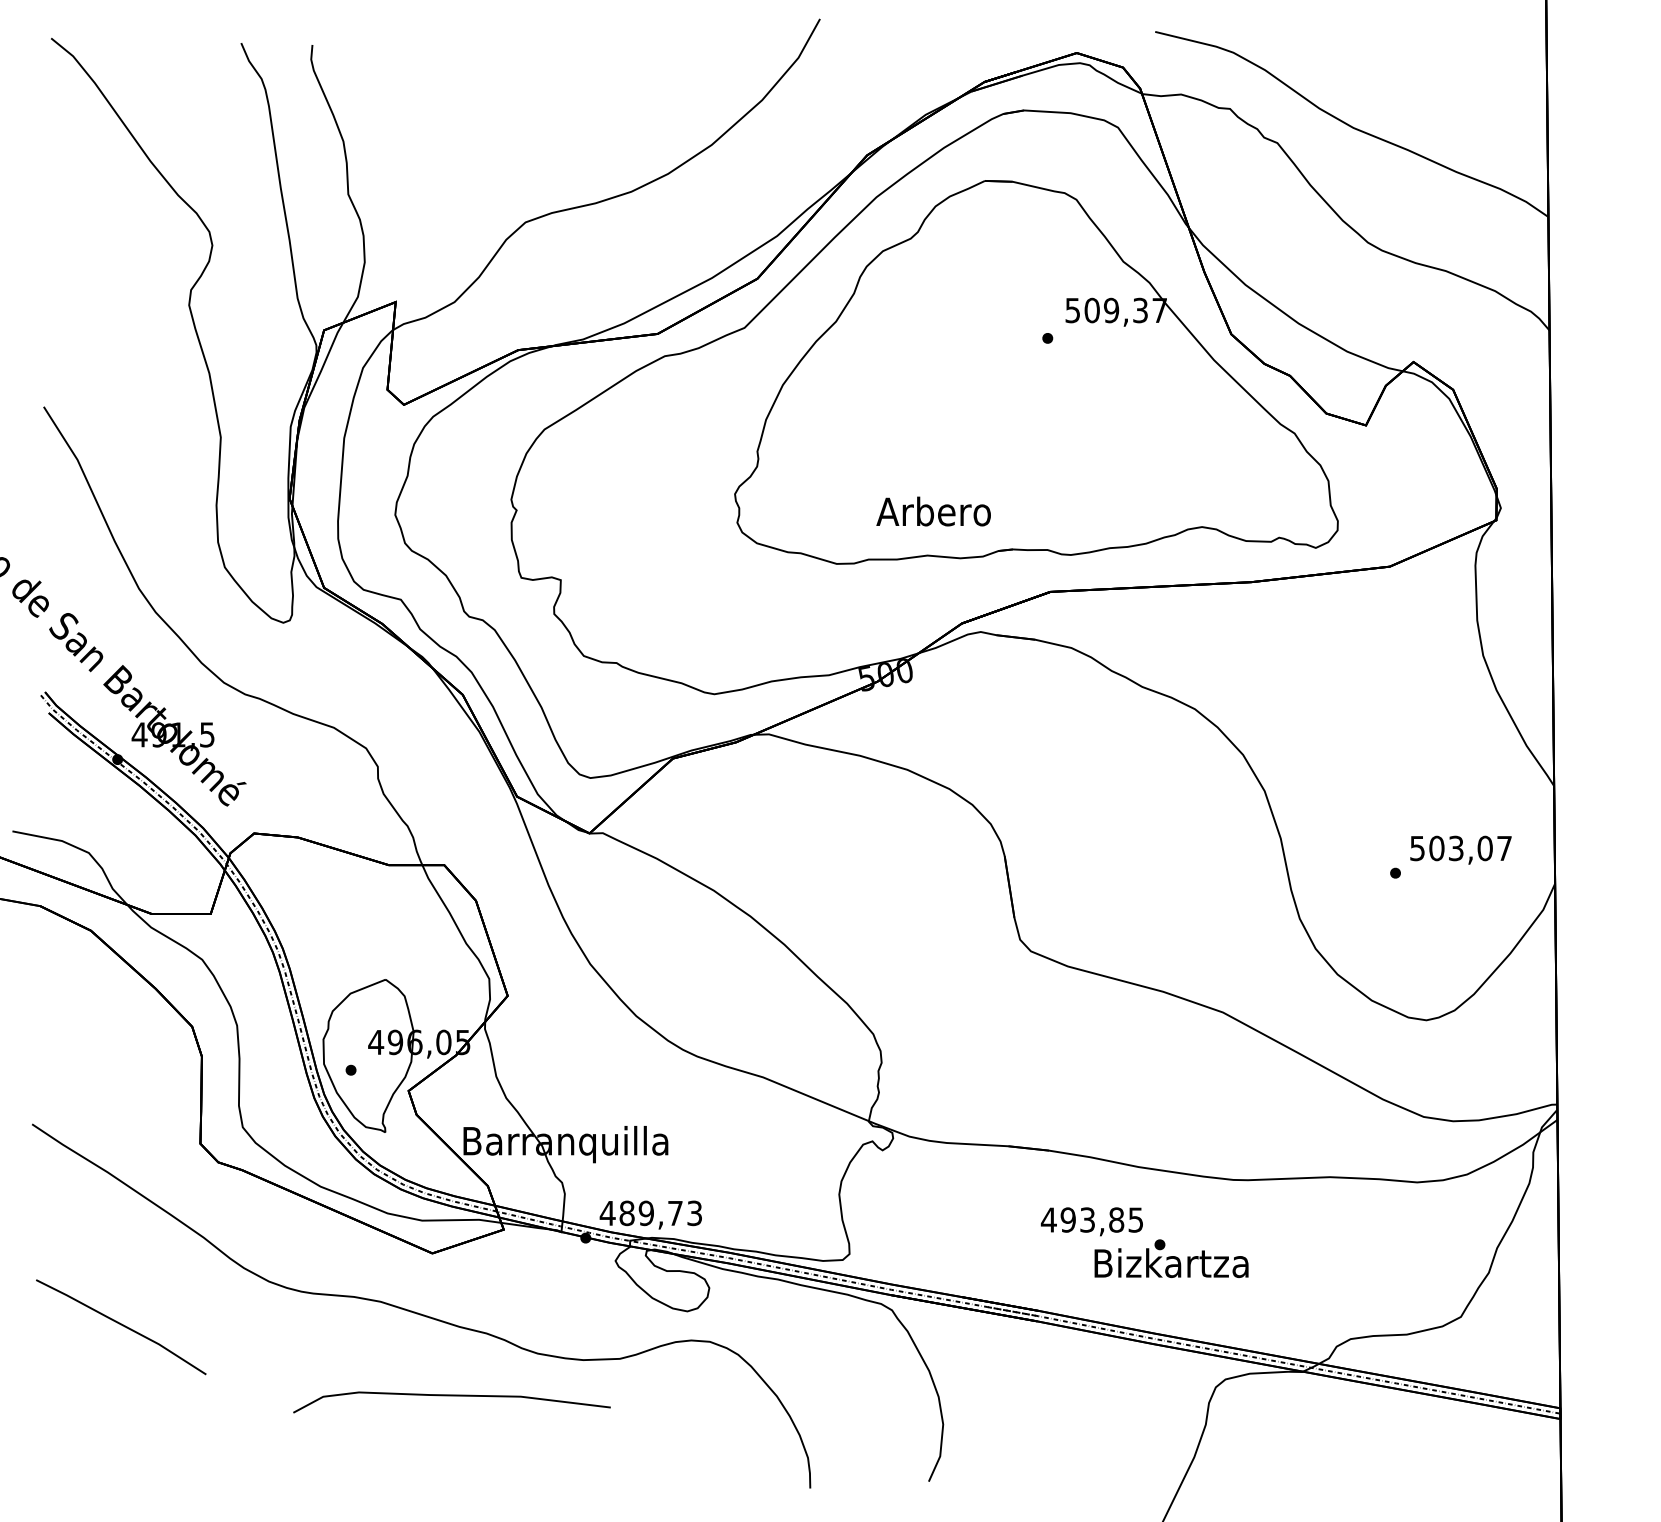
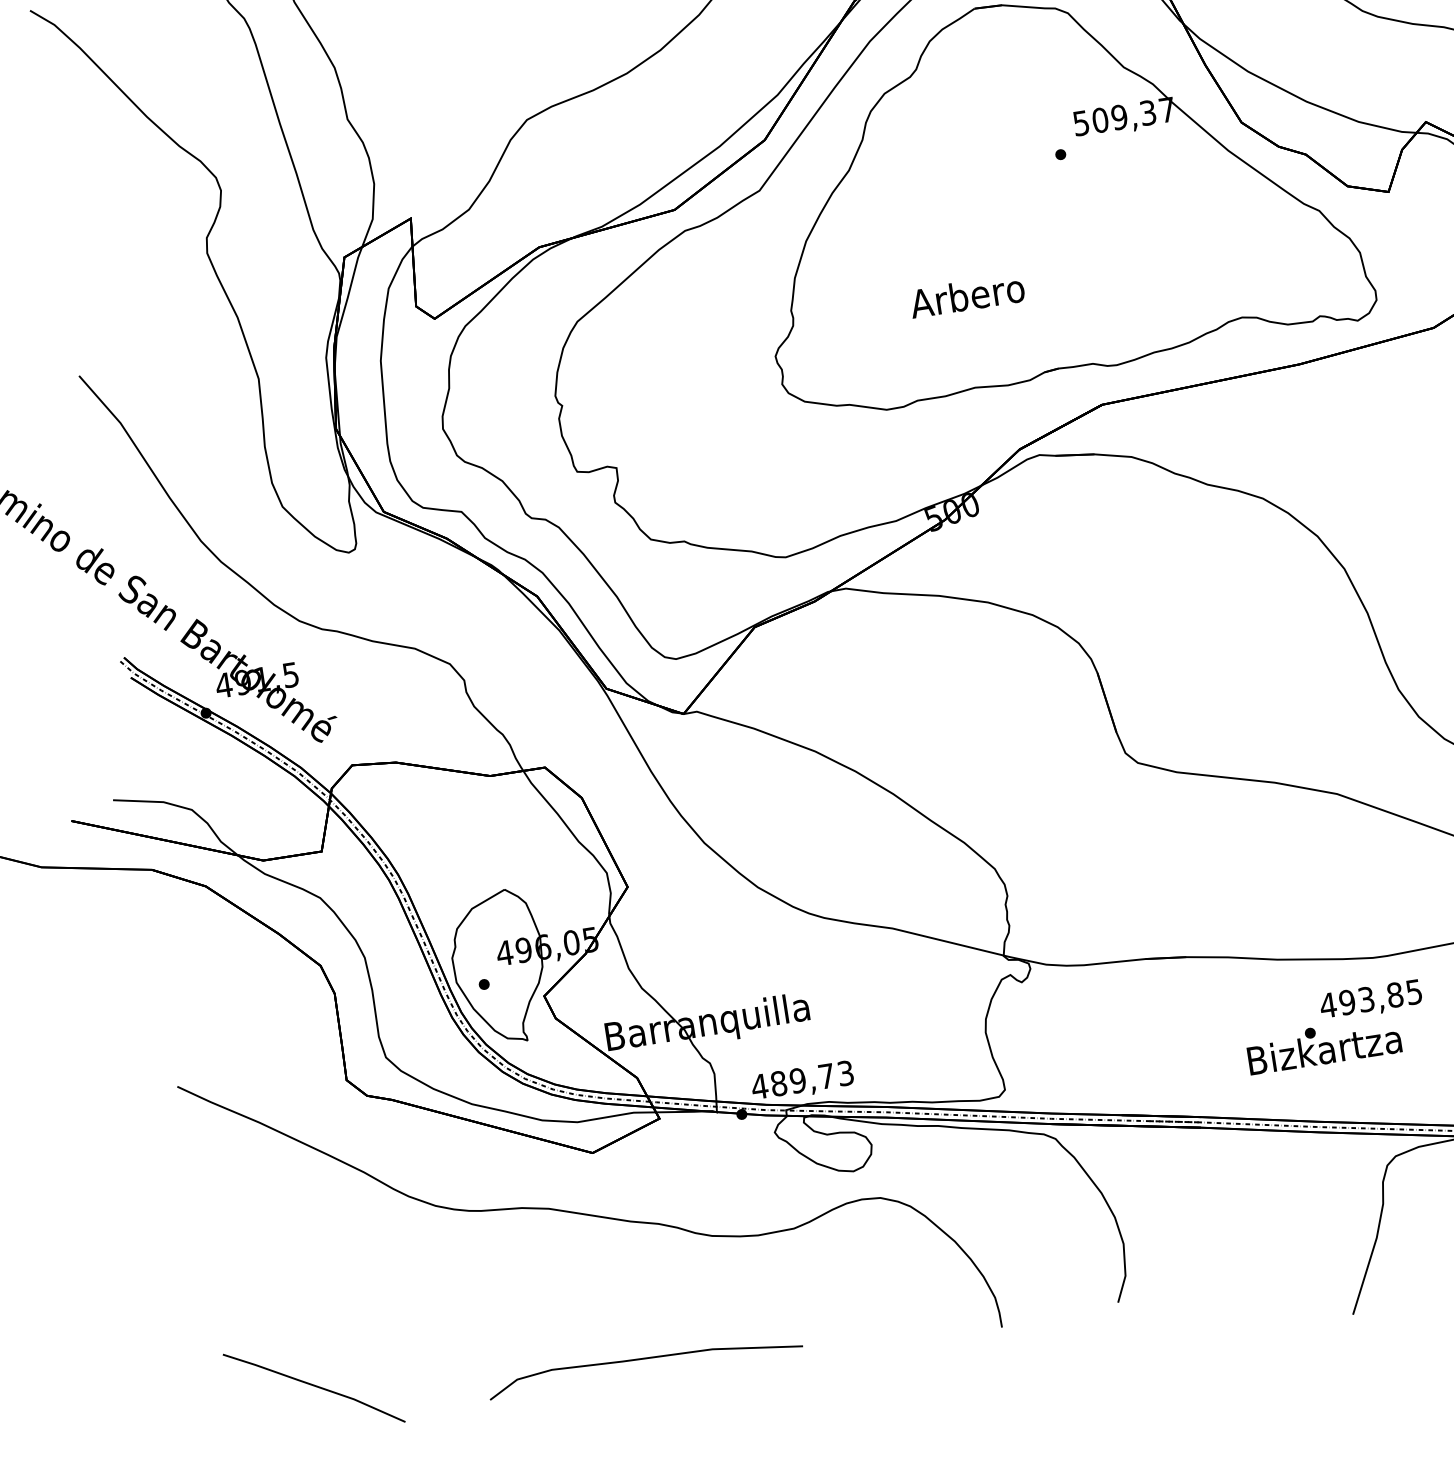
text: (933, 511) -> (966, 295), moved
text: (1091, 1221) -> (1370, 1000), moved
line: (122, 1326) -> (315, 1387), moved
curve: (451, 1396) -> (643, 1359), moved

